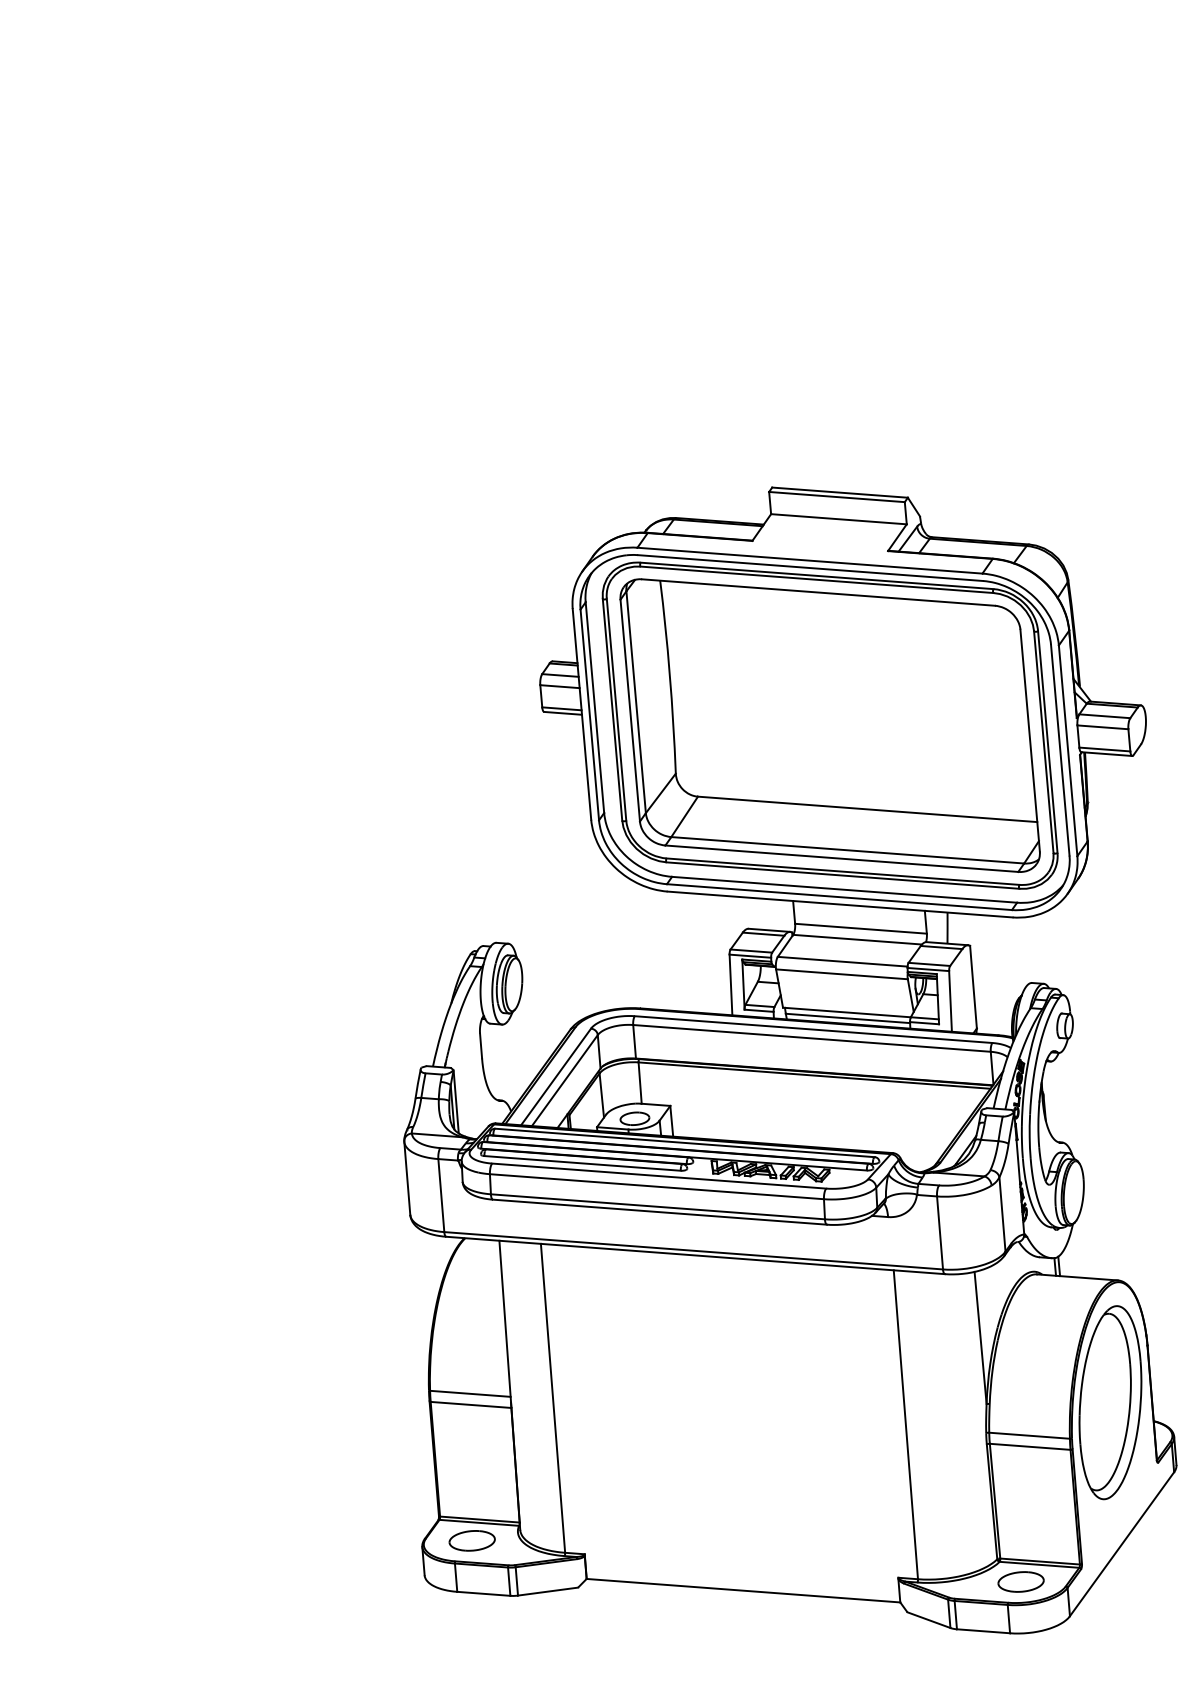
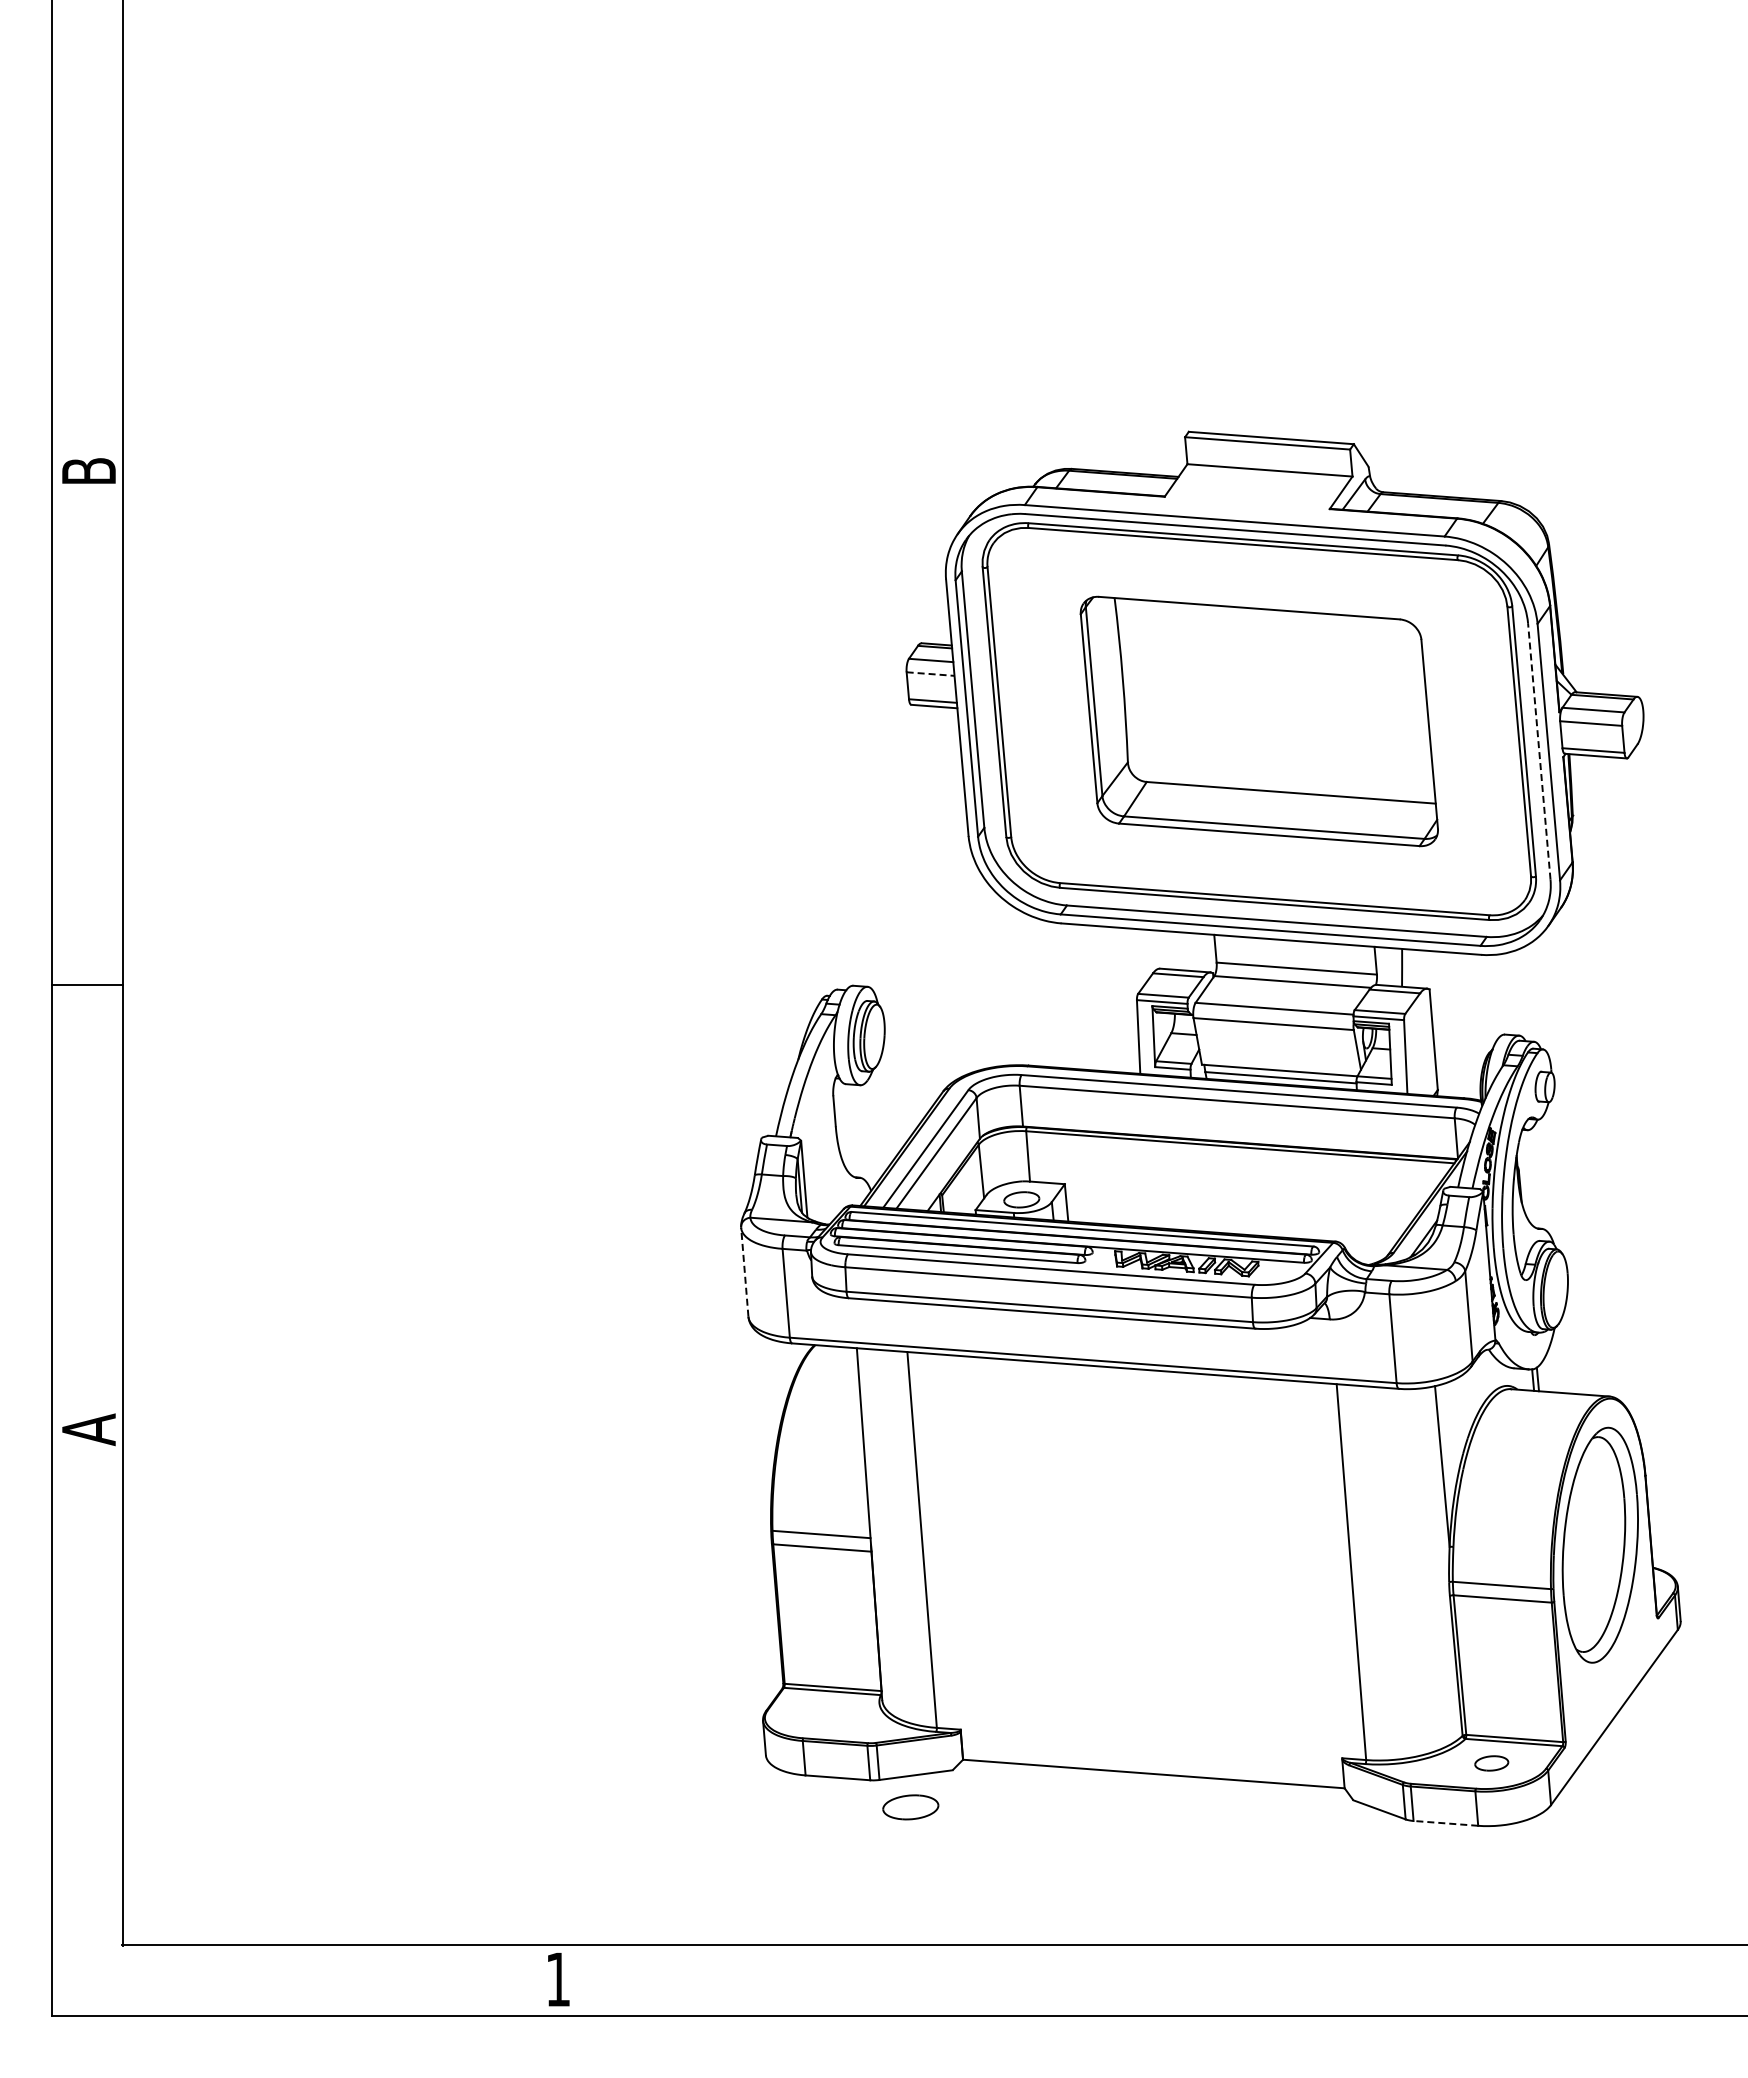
line: (560, 687) -> (931, 674), solid -> dashed
part: (830, 725) -> (1259, 721), size x0.7
line: (1060, 750) -> (1539, 751), solid -> dashed
line: (407, 1178) -> (744, 1272), solid -> dashed
part: (471, 1540) -> (910, 1807), moved
part: (1021, 1582) -> (1491, 1763), size x0.6
line: (983, 1631) -> (1445, 1823), solid -> dashed

